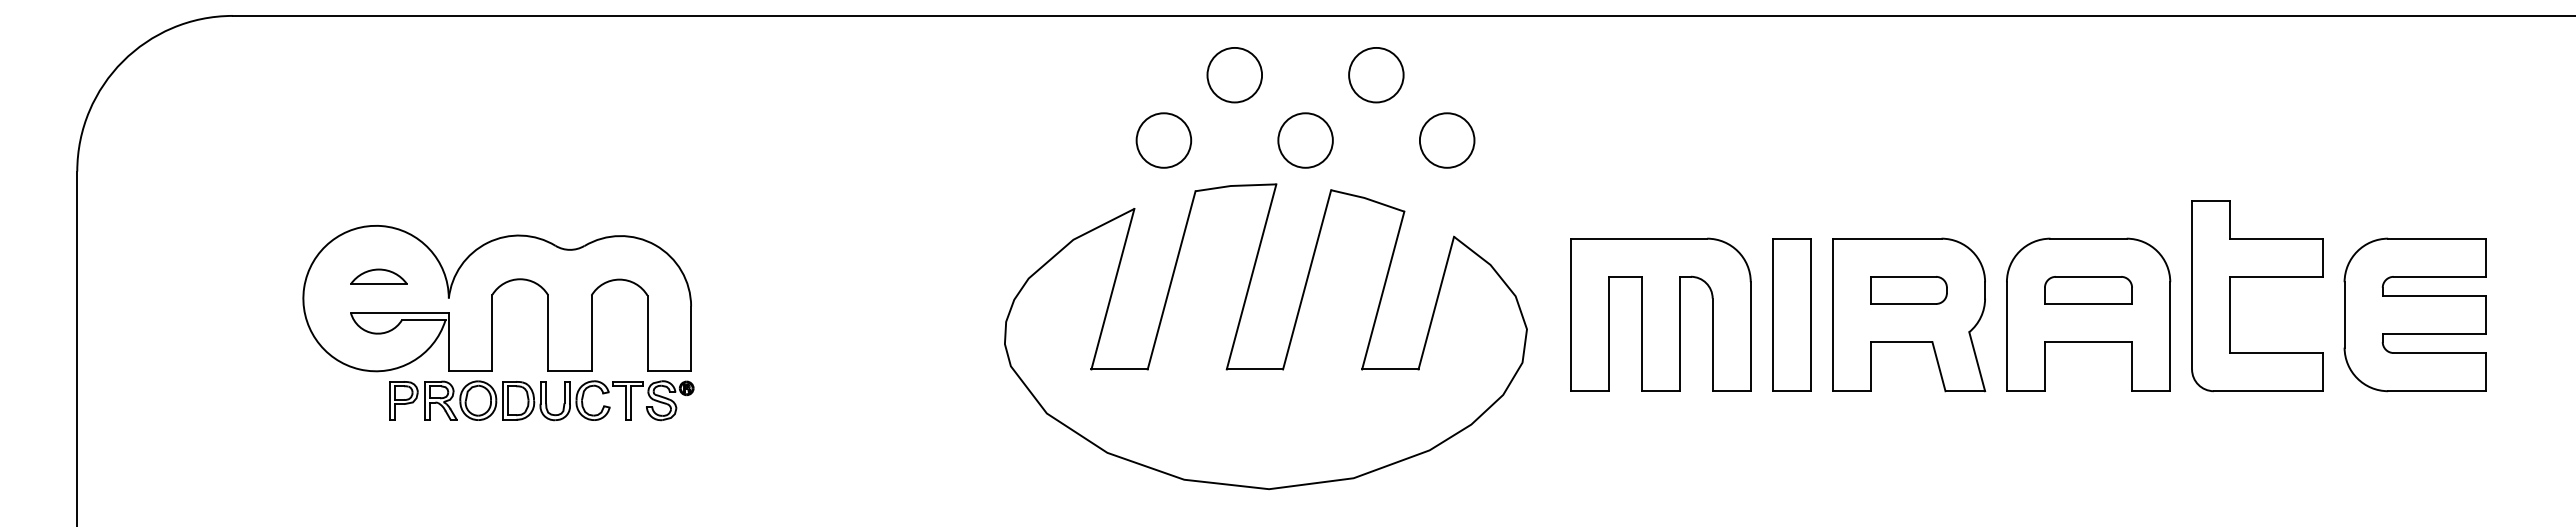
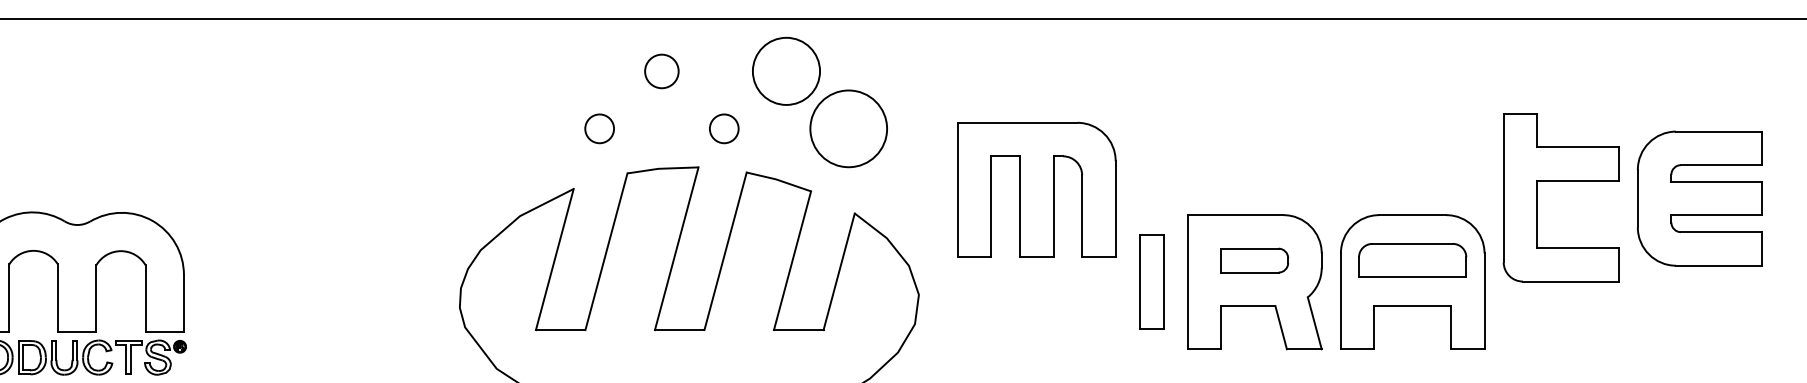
circle: (1376, 74) -> (786, 70), size x1.4
circle: (1234, 75) -> (661, 71), size x0.7
circle: (1163, 140) -> (599, 128), size x0.6
circle: (1305, 140) -> (724, 128), size x0.6
circle: (1446, 140) -> (848, 128), size x1.6
part: (2257, 277) -> (1561, 181), moved
part: (2088, 290) -> (1412, 260), size x1.4
part: (1660, 314) -> (1036, 189), moved
part: (1791, 314) -> (1151, 281), size x0.7
part: (2414, 314) -> (1699, 198), moved

